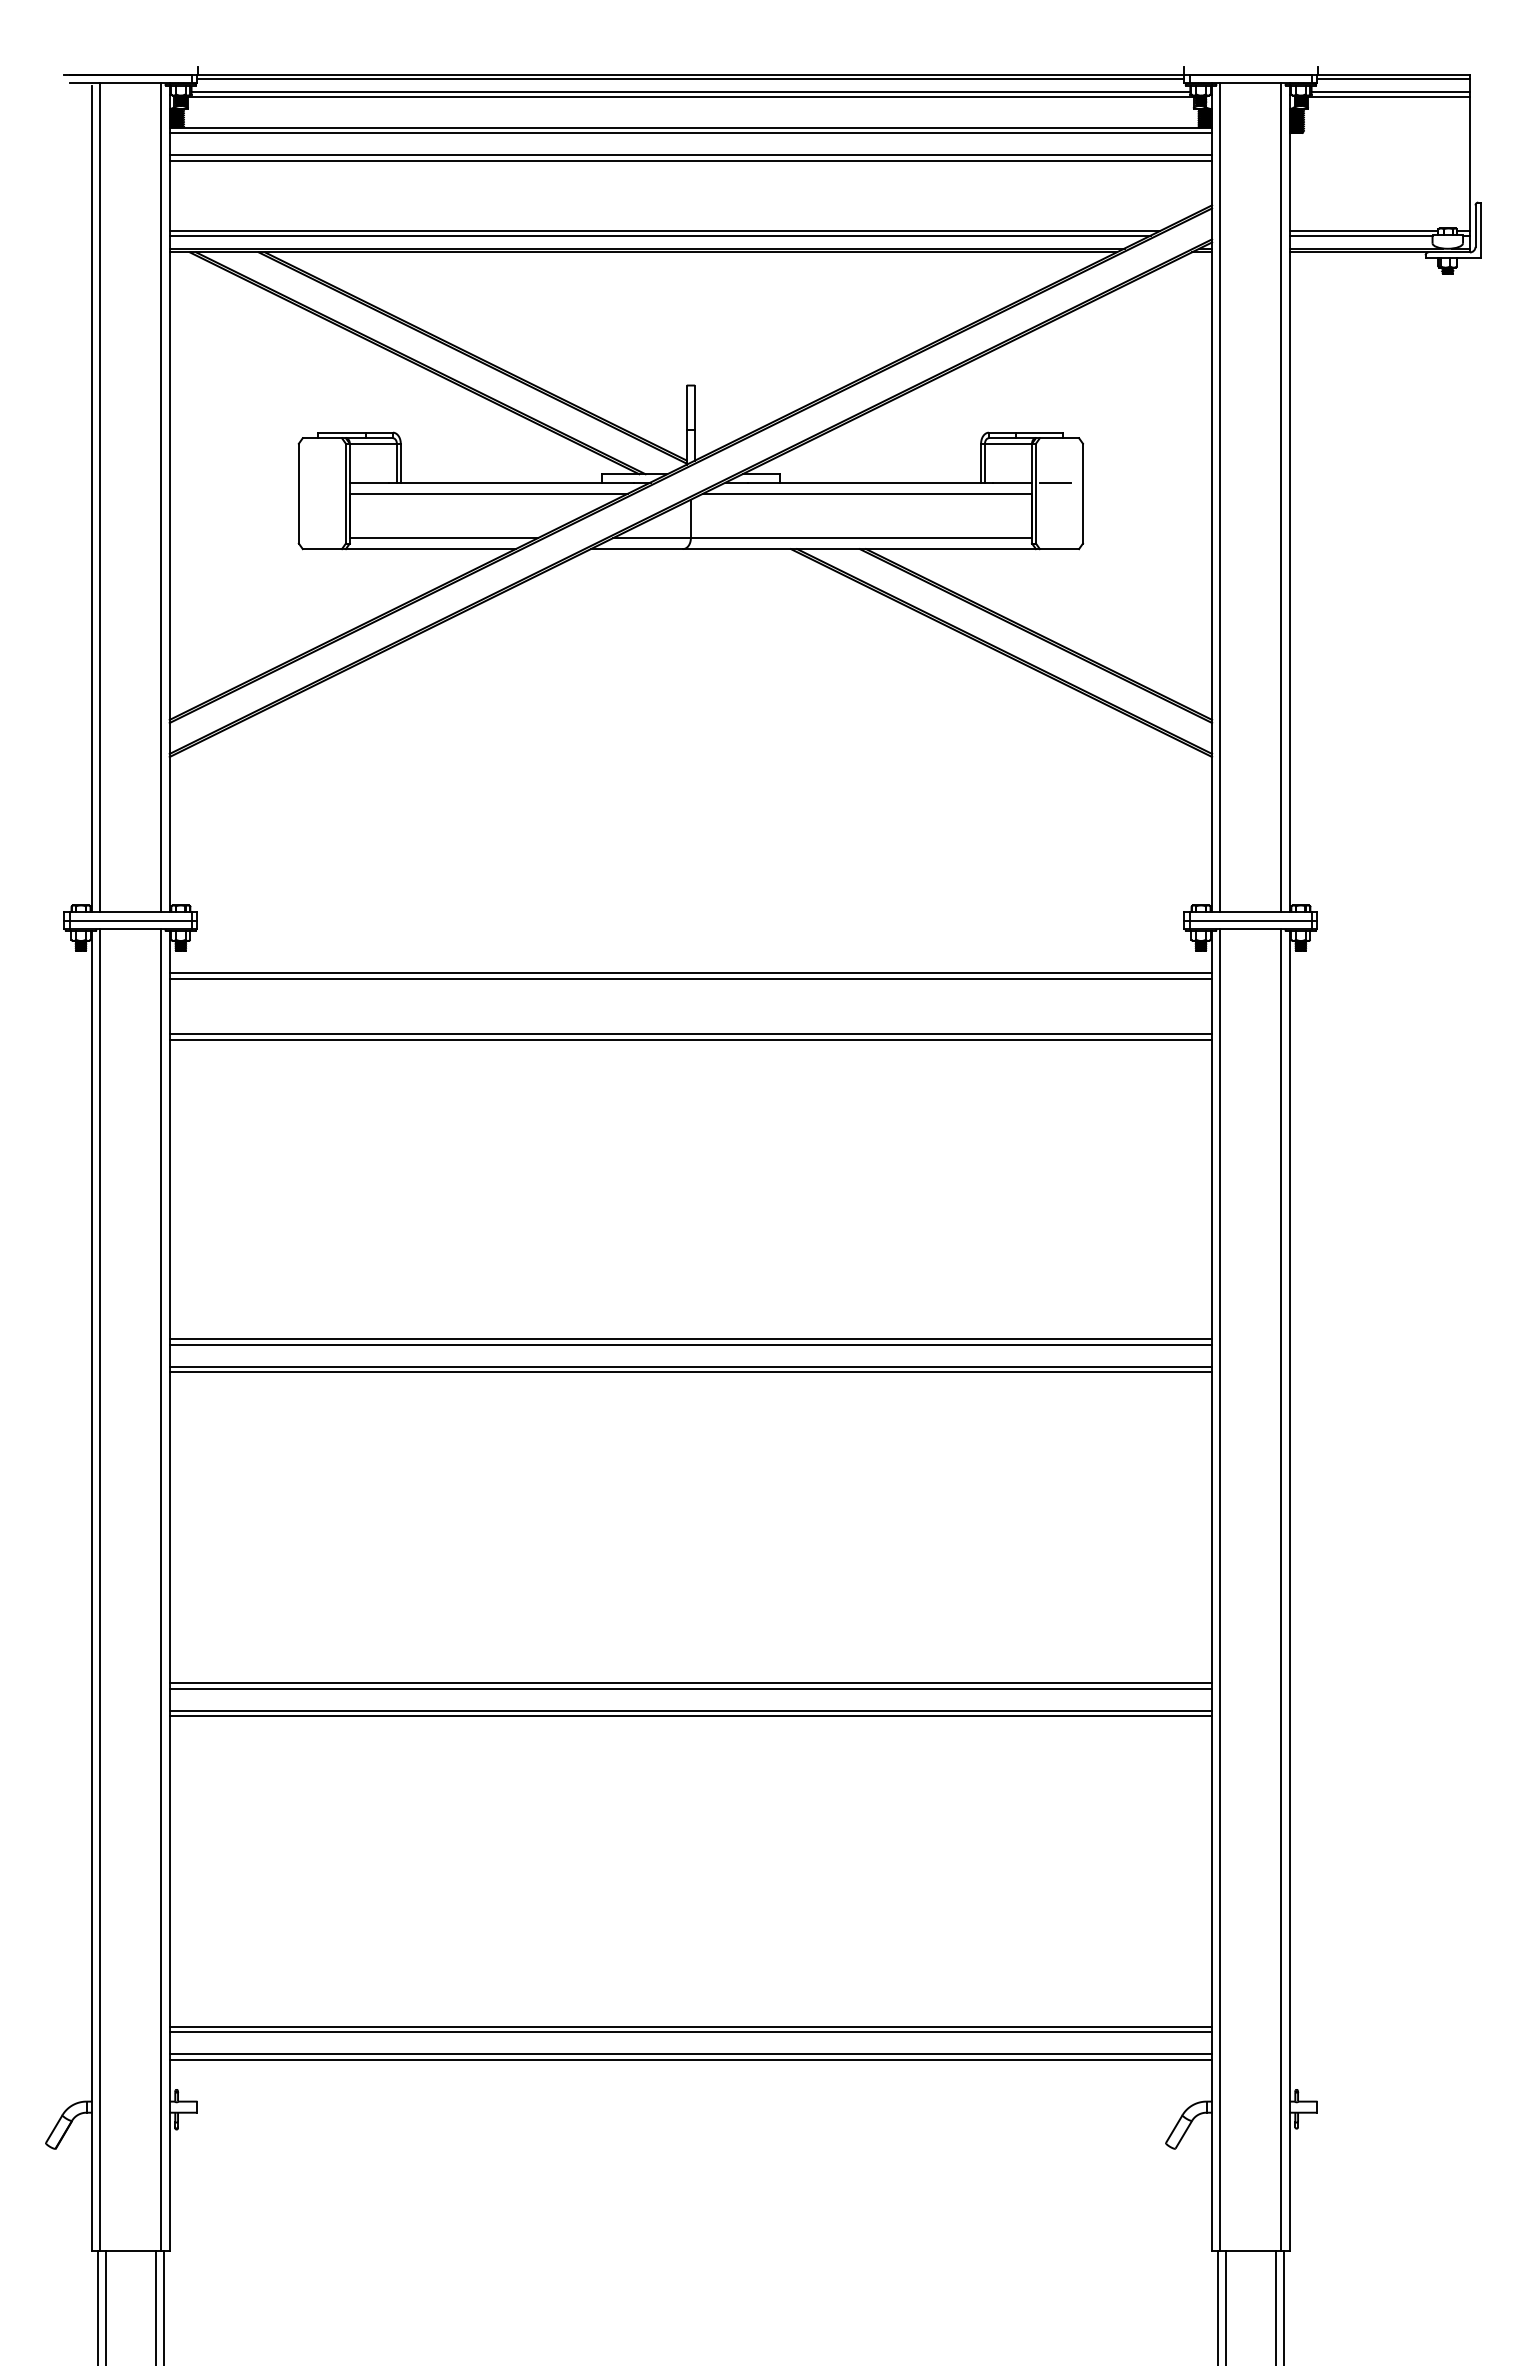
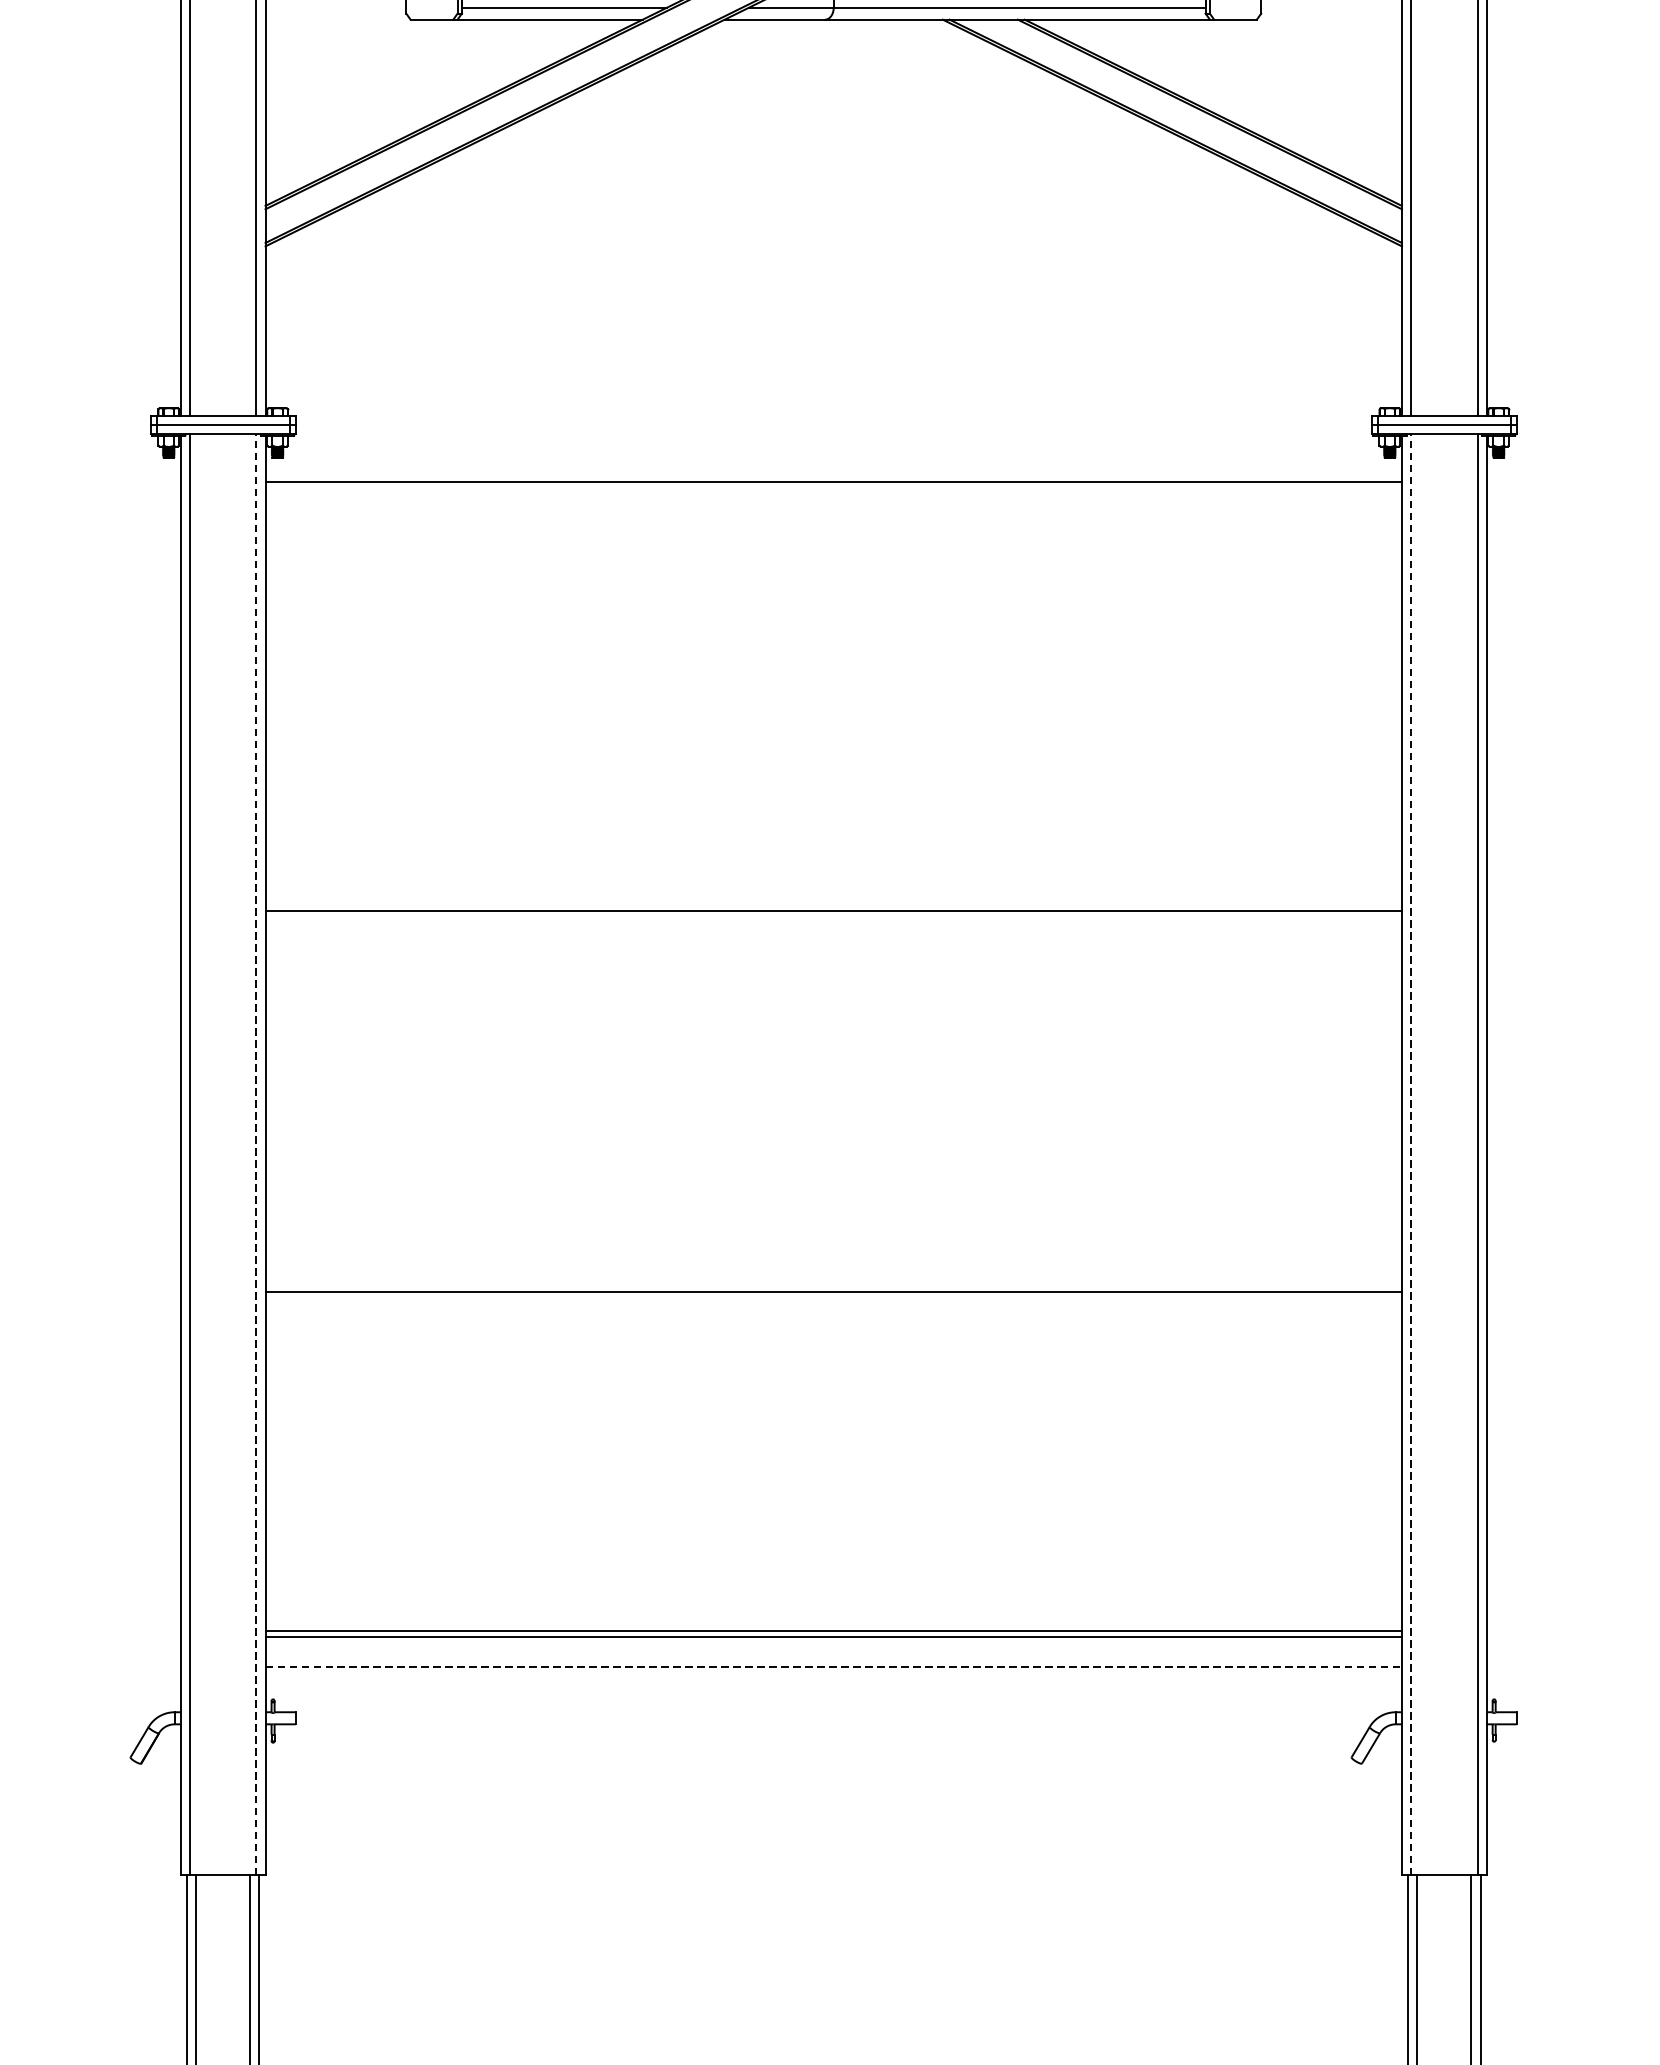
line: (690, 978) -> (833, 487), removed
line: (690, 1034) -> (833, 548), removed
line: (690, 1039) -> (833, 554), removed
line: (690, 1339) -> (833, 881), removed
line: (690, 1344) -> (833, 886), removed
line: (690, 1372) -> (833, 917), removed
line: (161, 1589) -> (256, 1153), solid -> dashed
line: (1220, 1589) -> (1411, 1153), solid -> dashed
line: (690, 1682) -> (833, 1255), removed
line: (690, 1688) -> (833, 1261), removed
line: (690, 1710) -> (833, 1285), removed
line: (690, 2054) -> (833, 1660), removed
line: (691, 2060) -> (834, 1667), solid -> dashed

